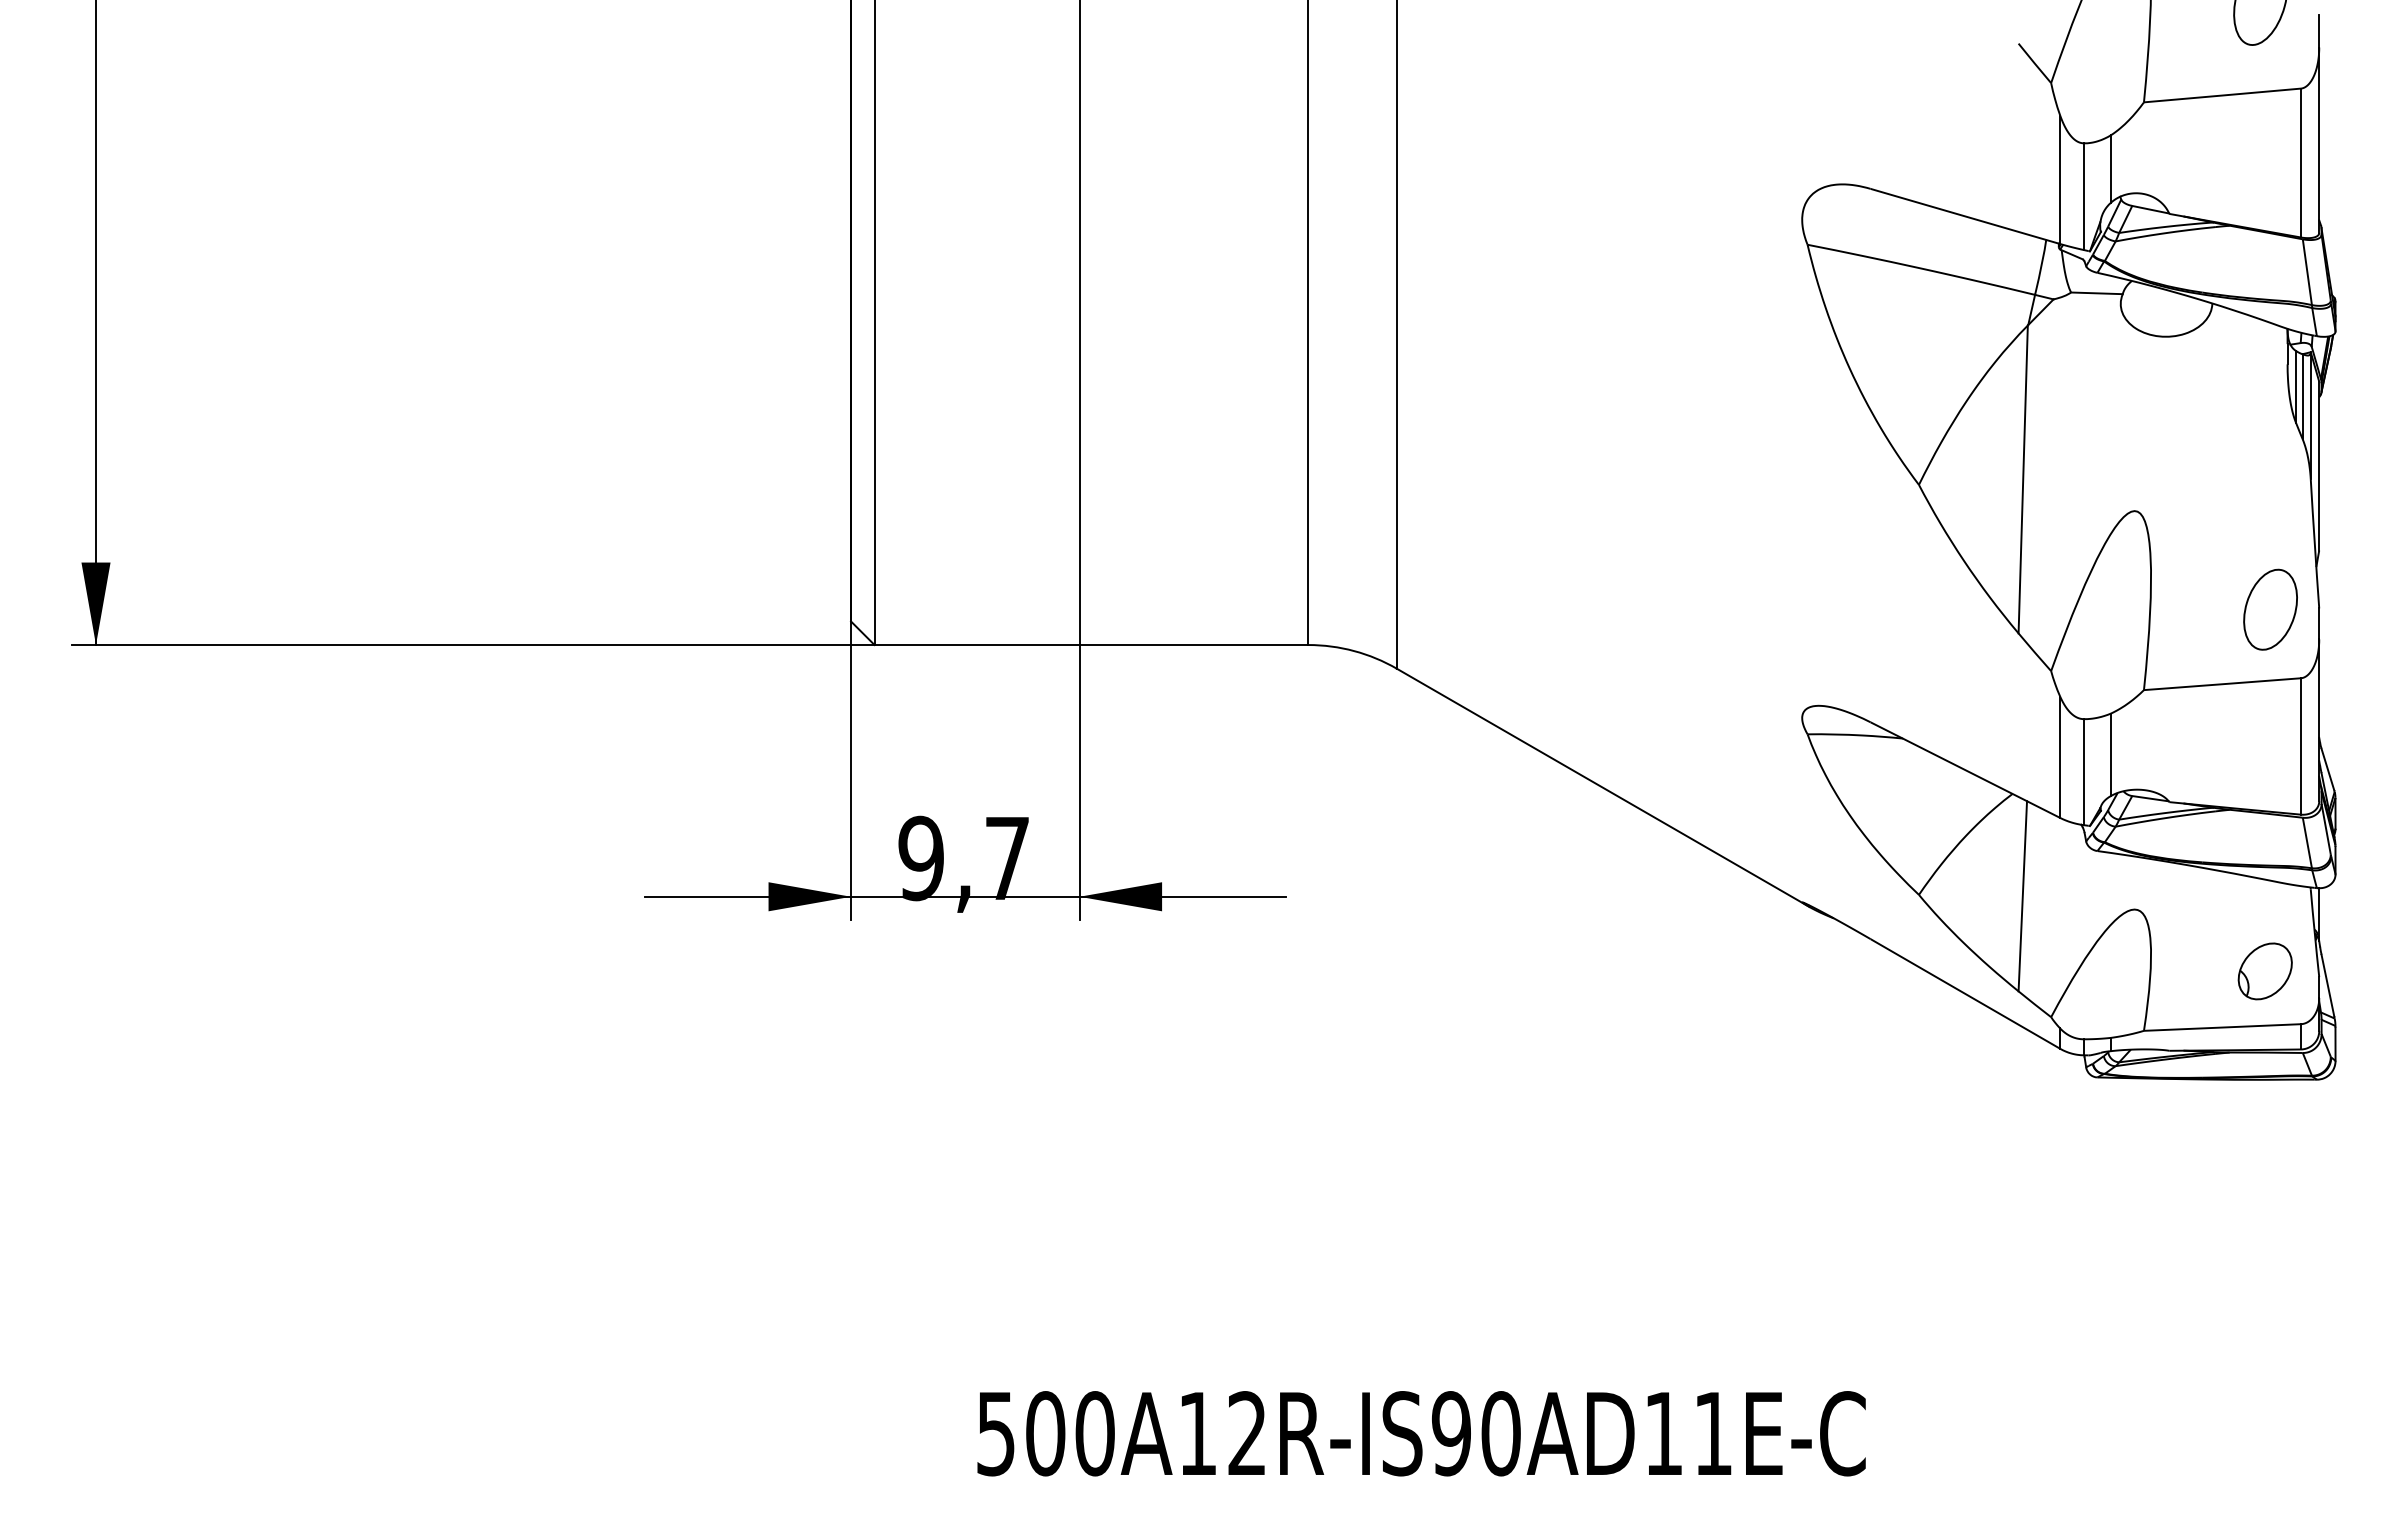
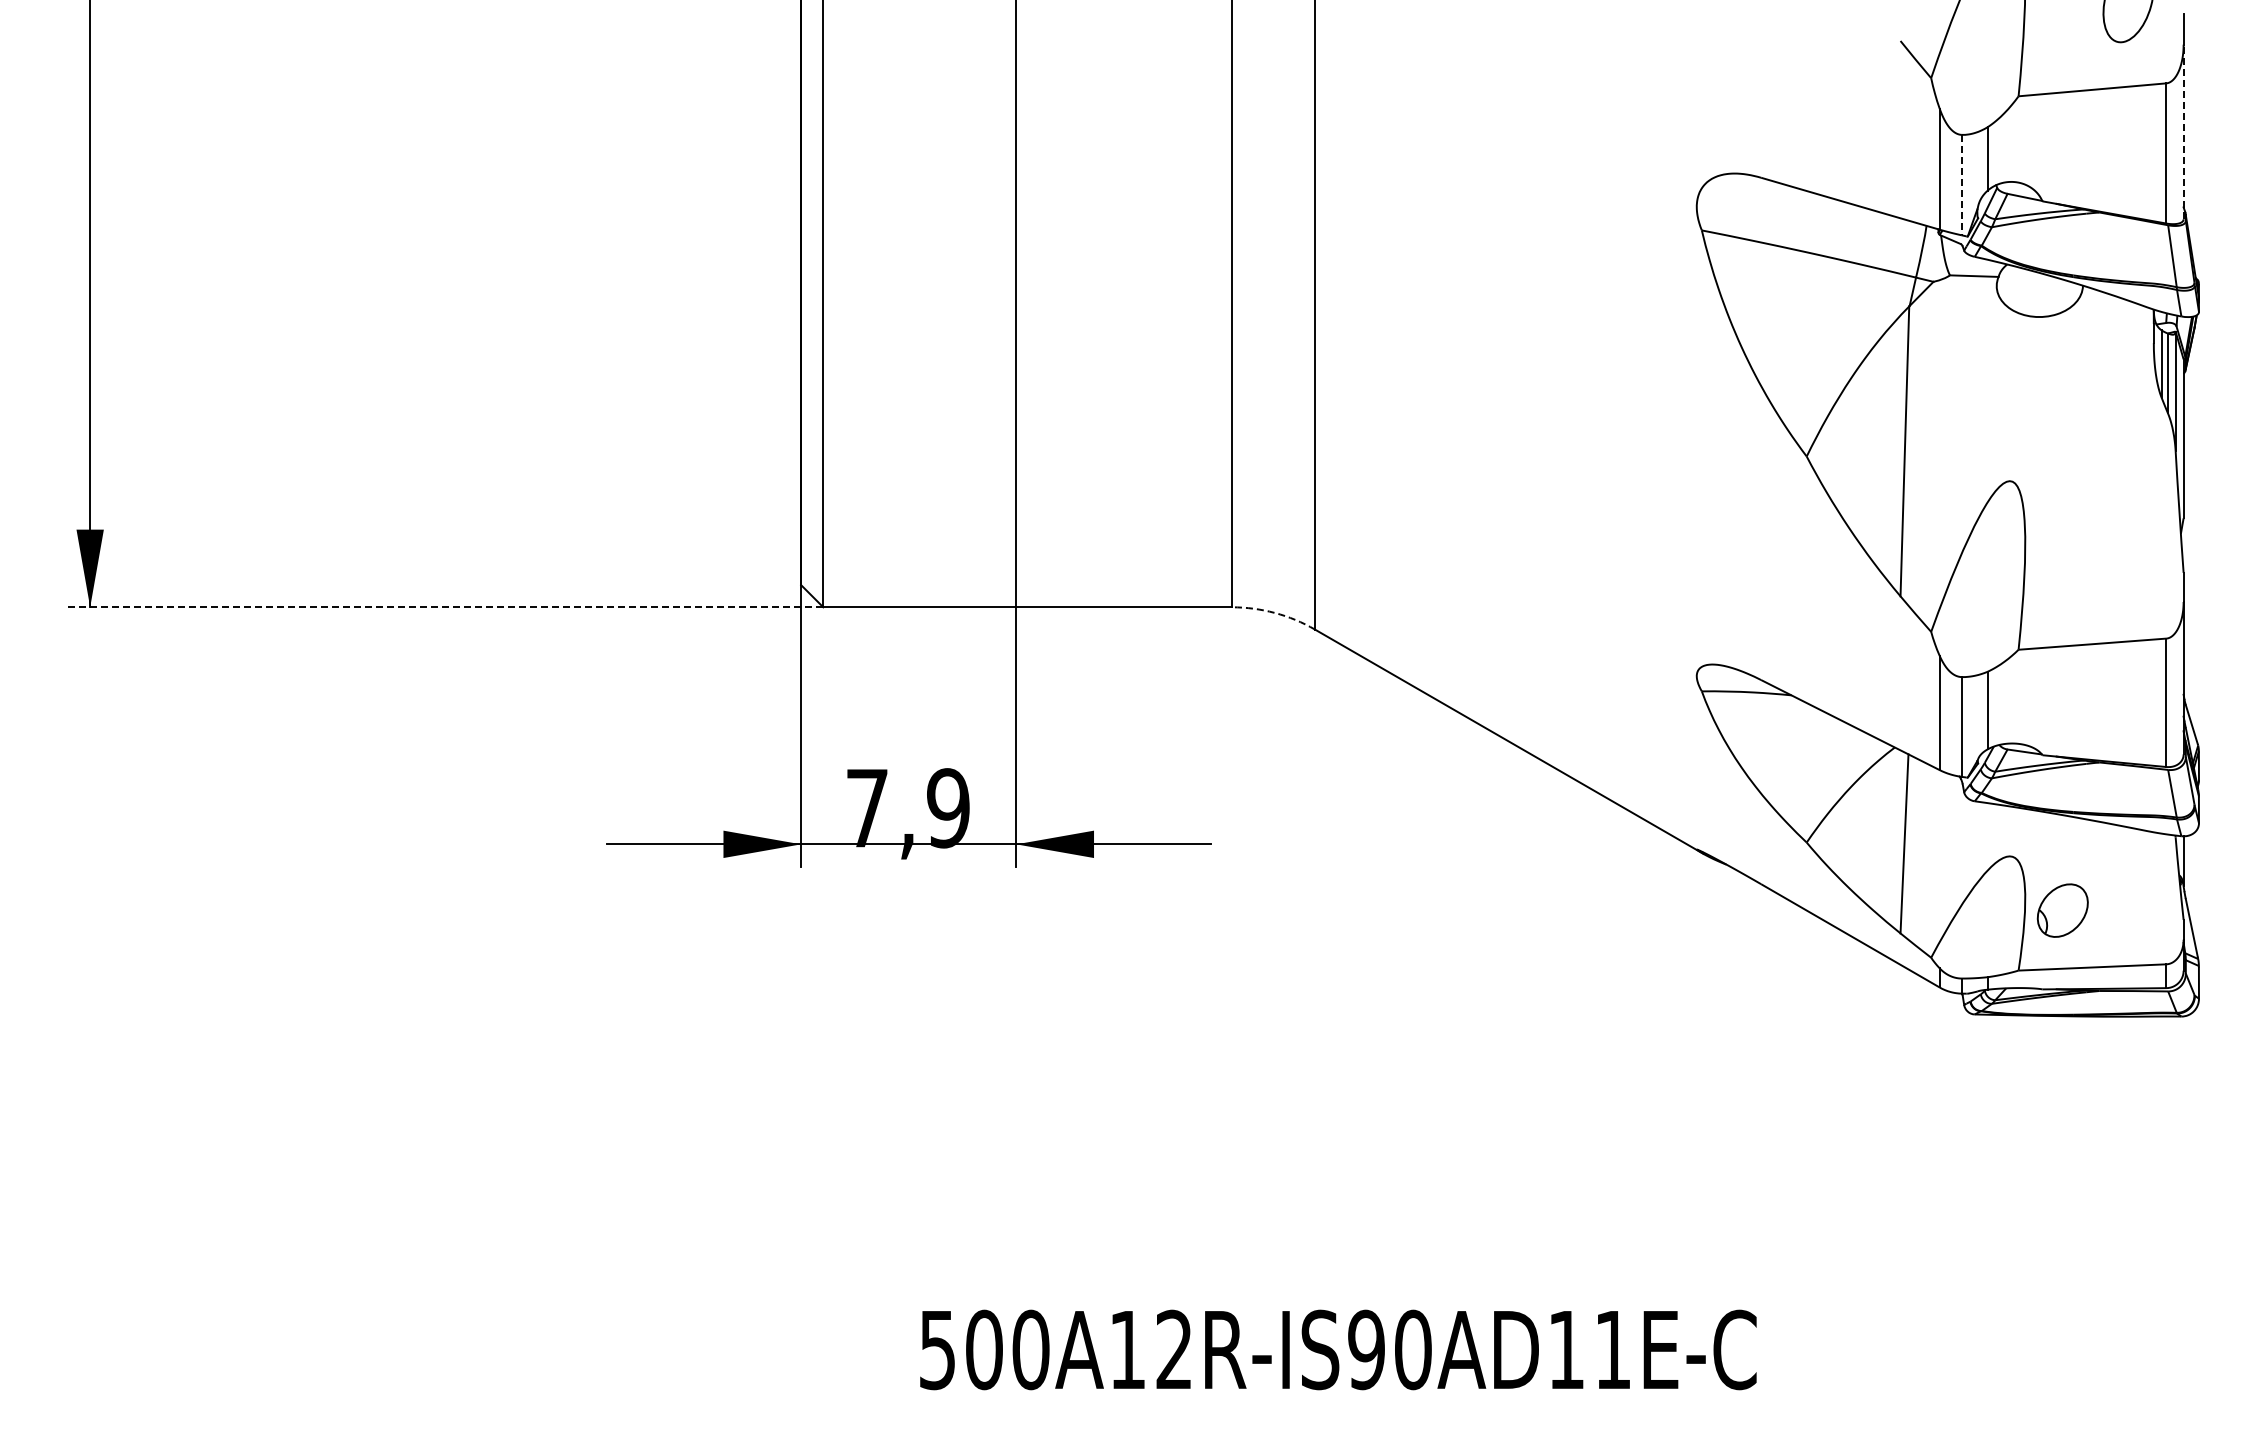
line: (2319, 139) -> (2183, 131), solid -> dashed
line: (2083, 197) -> (1961, 185), solid -> dashed
part: (2270, 609) -> (2137, 573), removed
line: (473, 645) -> (445, 607), solid -> dashed
arc: (1353, 650) -> (1274, 612), solid -> dashed
text: (963, 858) -> (907, 808), 9,7 -> 7,9
part: (2264, 971) -> (2062, 910), moved

